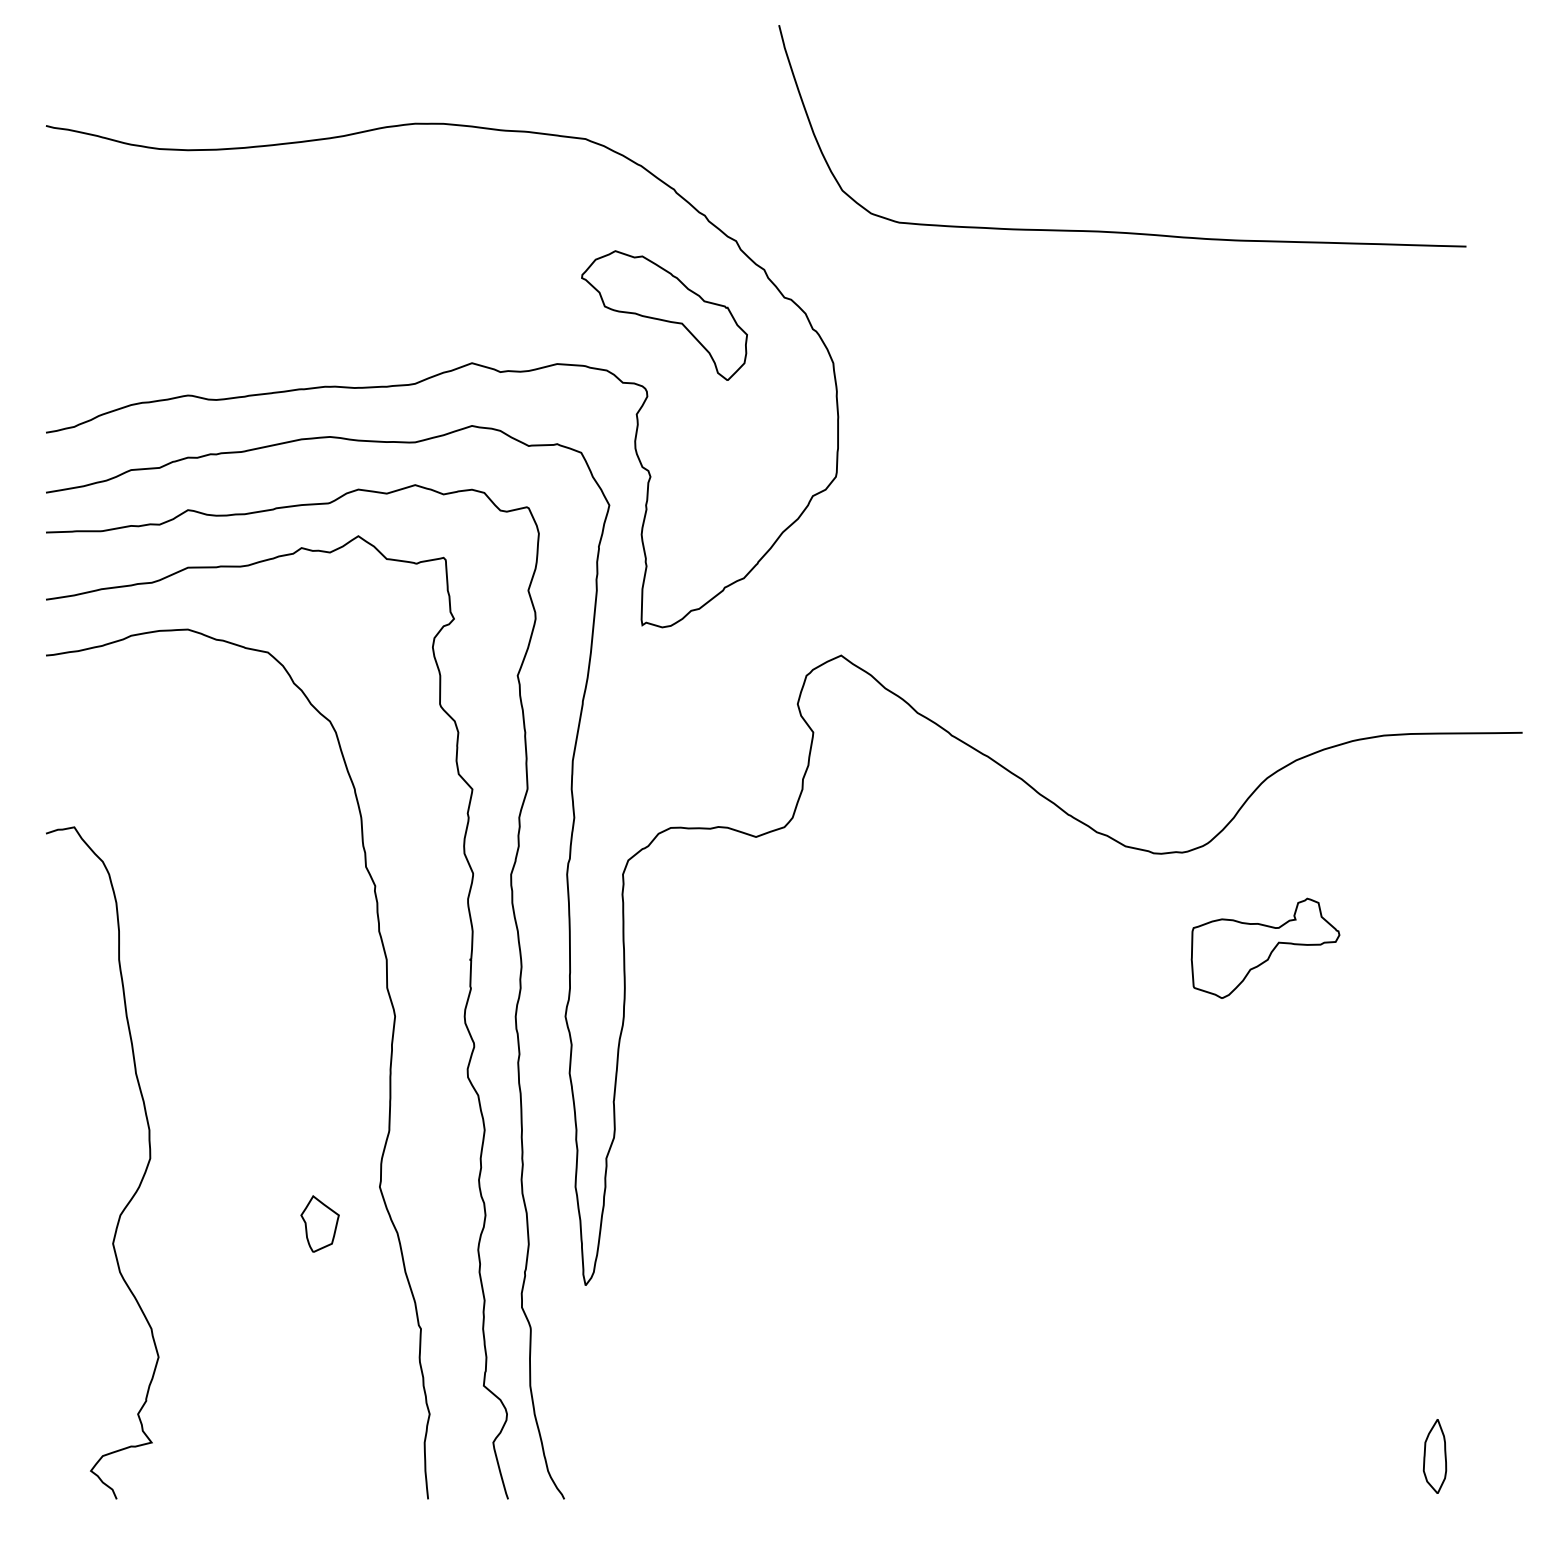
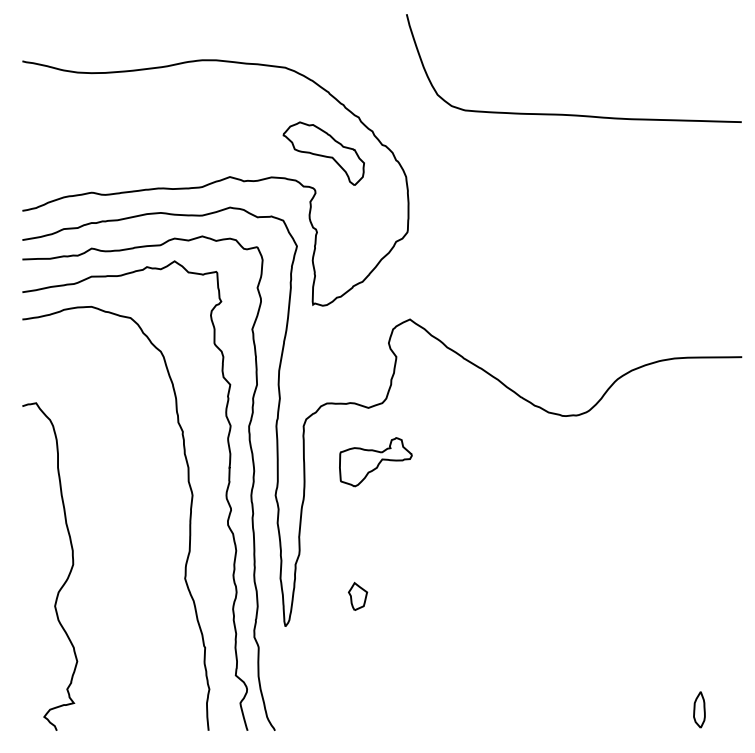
curve: (1121, 230) -> (573, 114), moved
part: (1264, 948) -> (375, 462), moved
part: (321, 1223) -> (358, 596), moved

